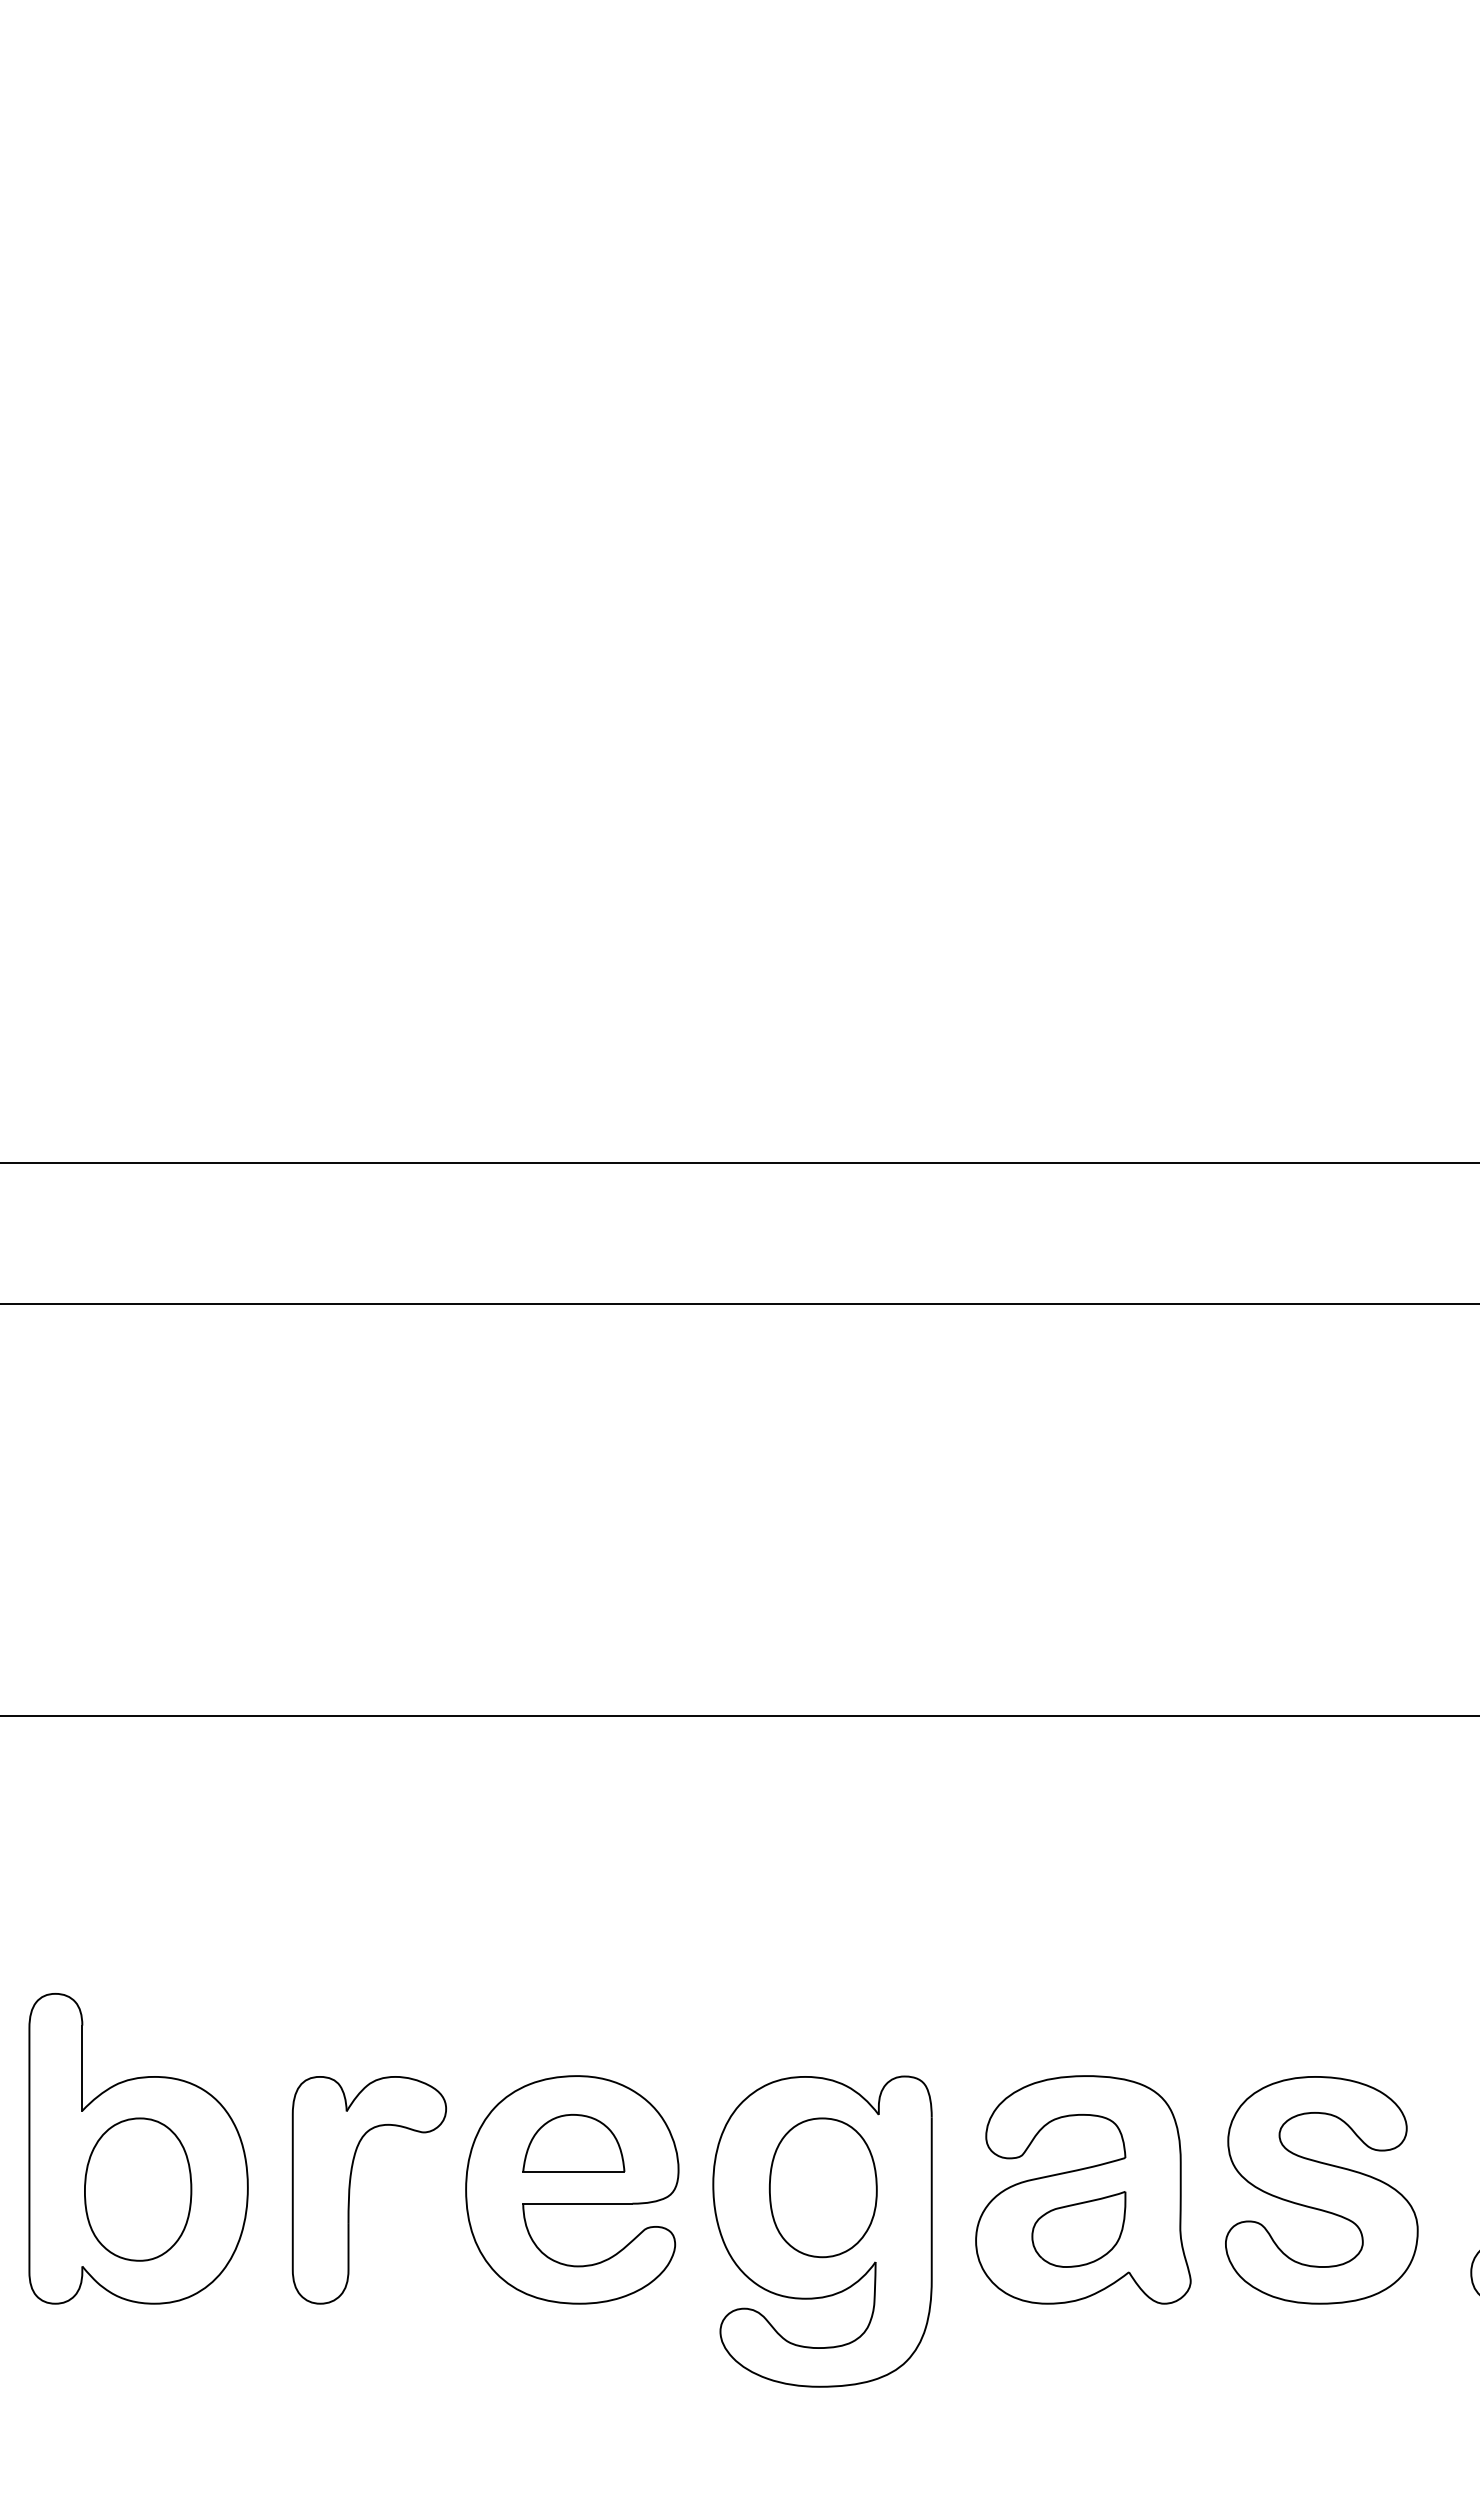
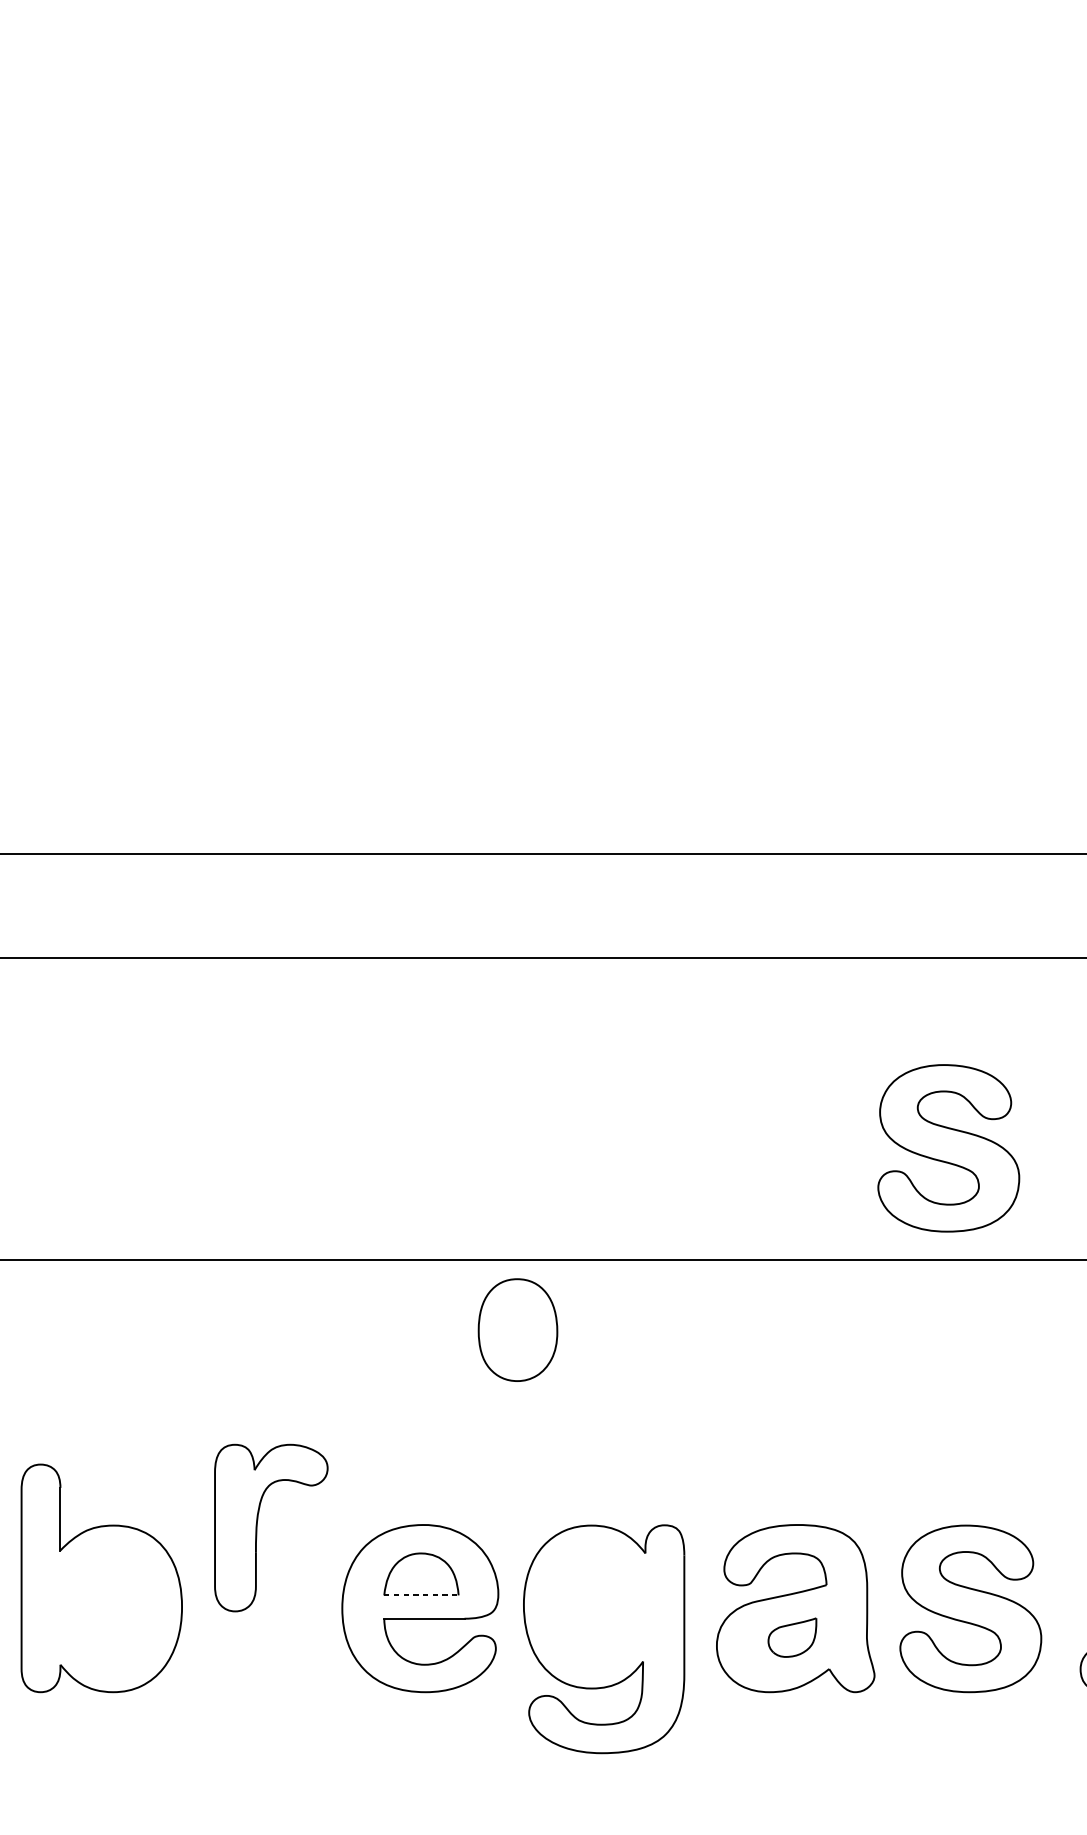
part: (1291, 1563) -> (948, 1148), added
line: (573, 2171) -> (421, 1595), solid -> dashed
part: (822, 2187) -> (517, 1329), moved
part: (138, 2189) -> (101, 1608), removed
part: (350, 2190) -> (257, 1528), moved
part: (1078, 2229) -> (792, 1637), size x0.7

